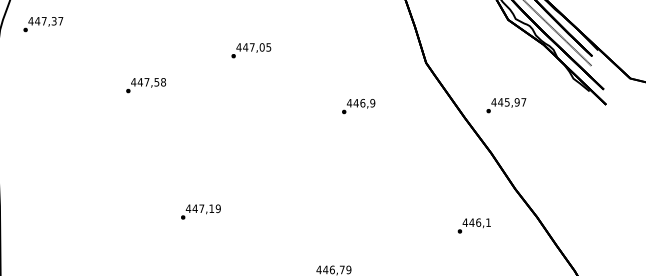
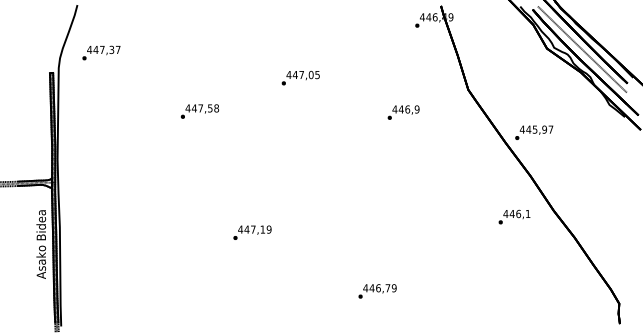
text: (506, 105) -> (534, 132), moved
text: (358, 106) -> (403, 112), moved
text: (474, 225) -> (514, 216), moved

